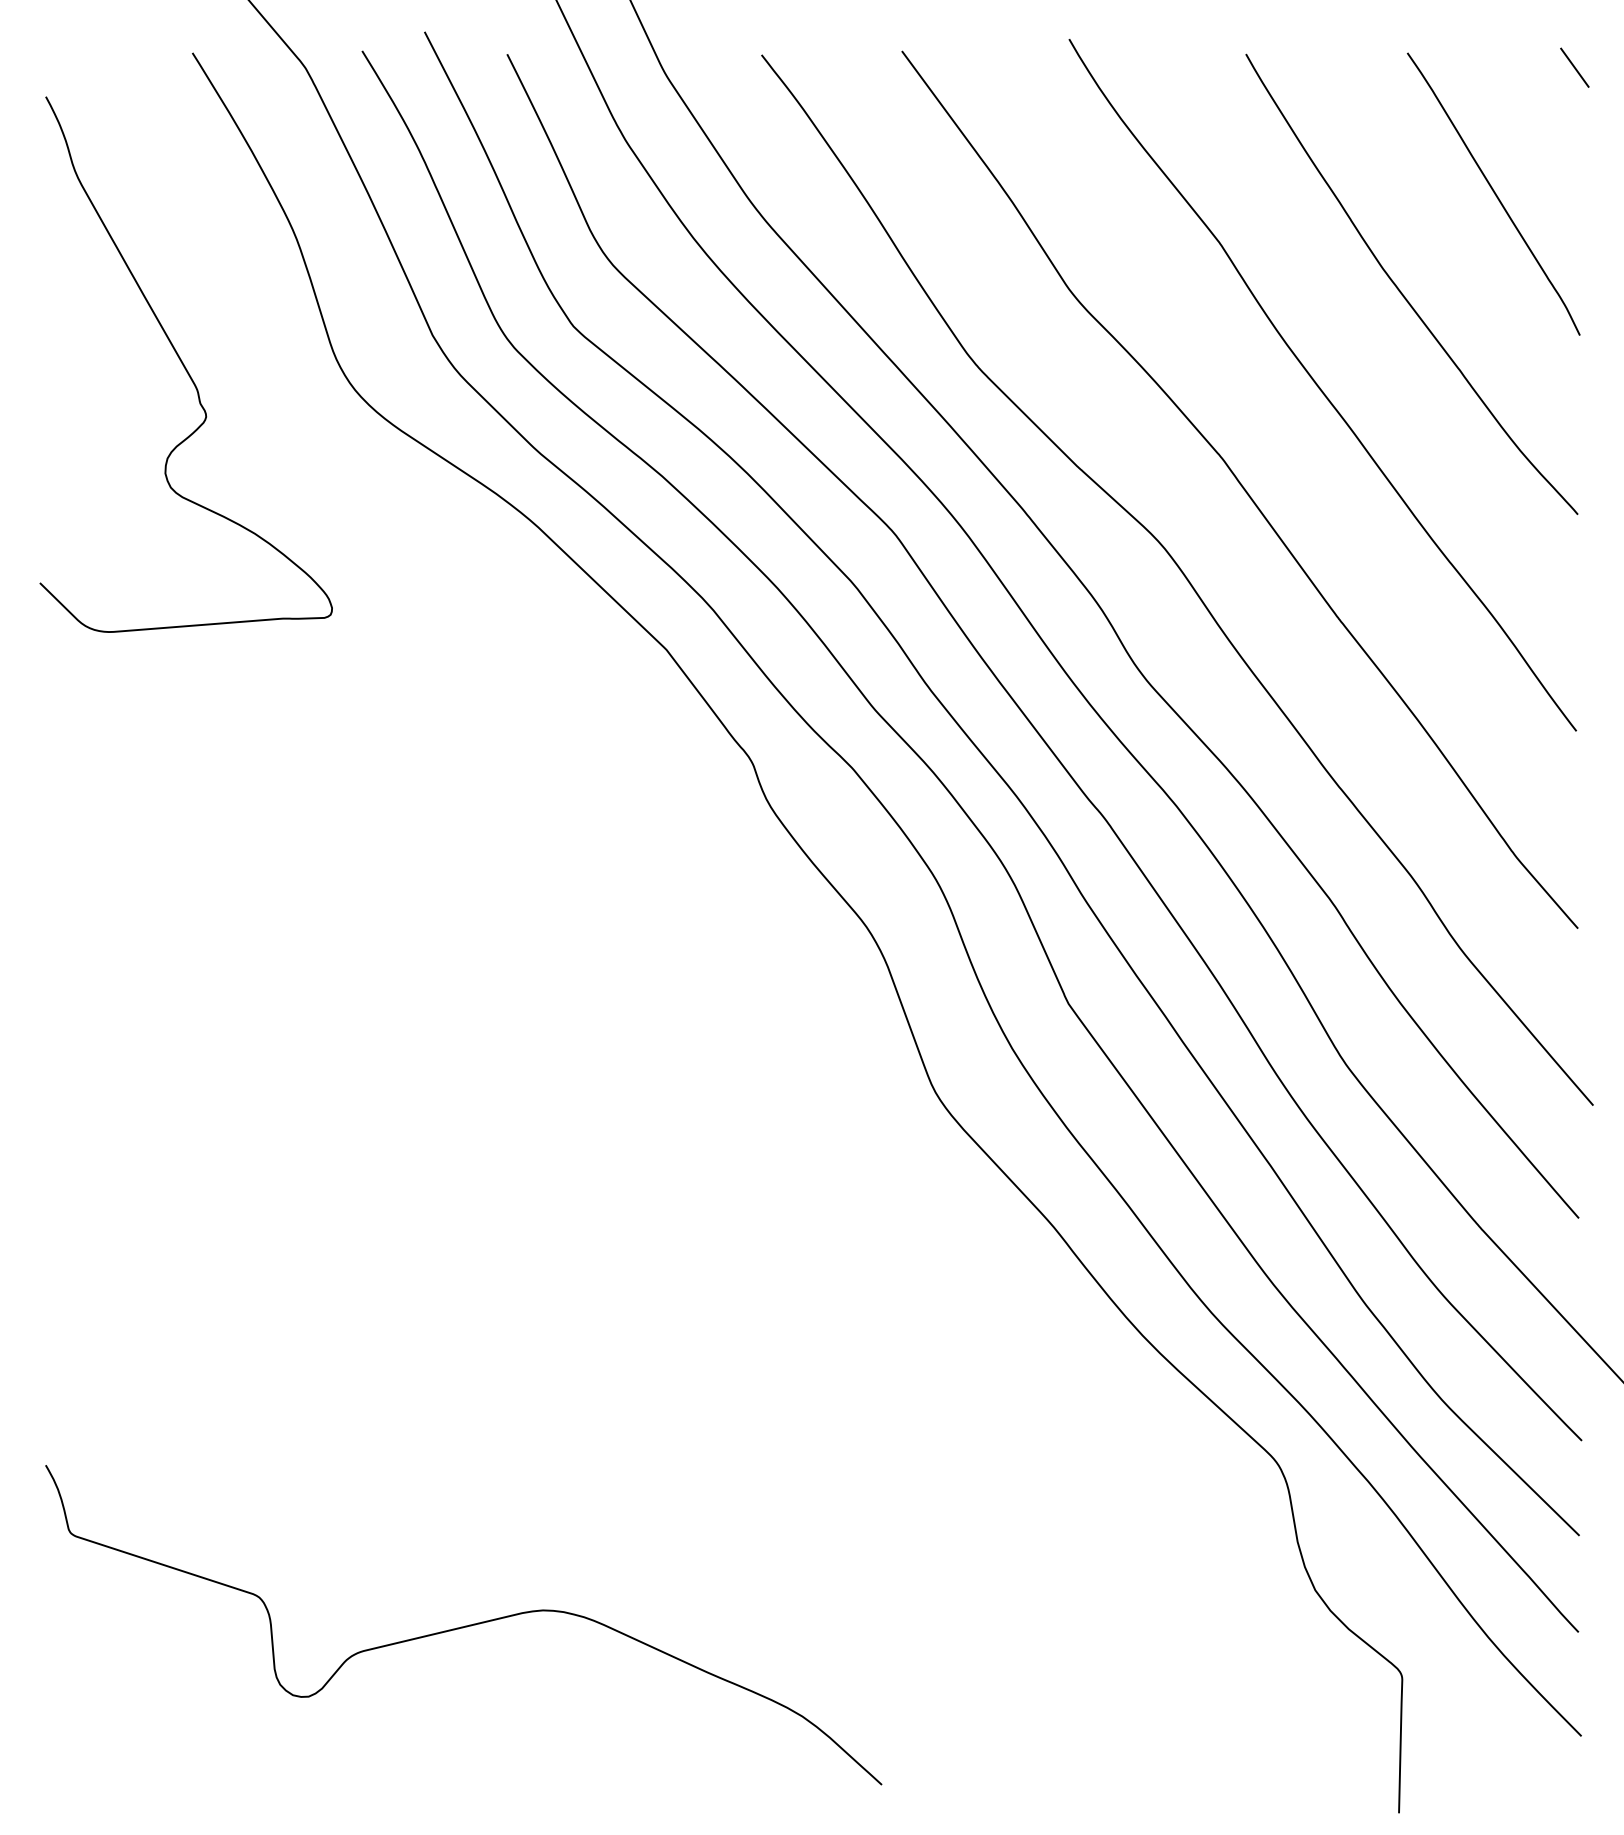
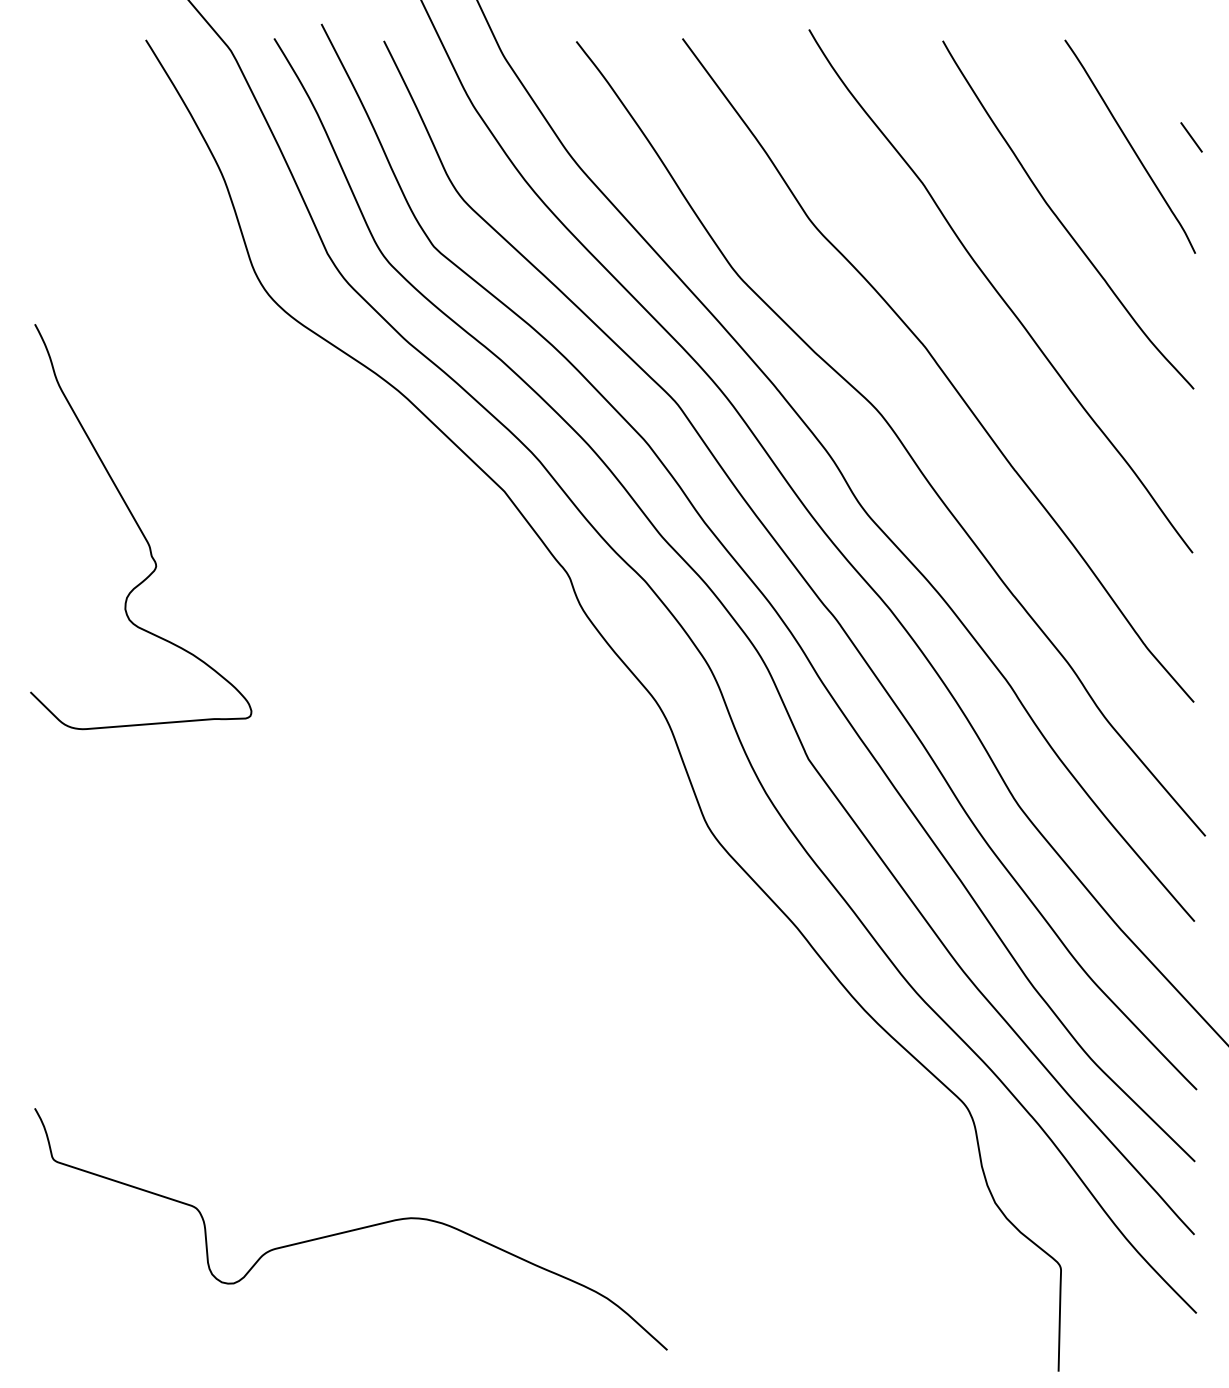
line: (1574, 67) -> (1191, 137), moved
curve: (184, 364) -> (139, 526), moved

